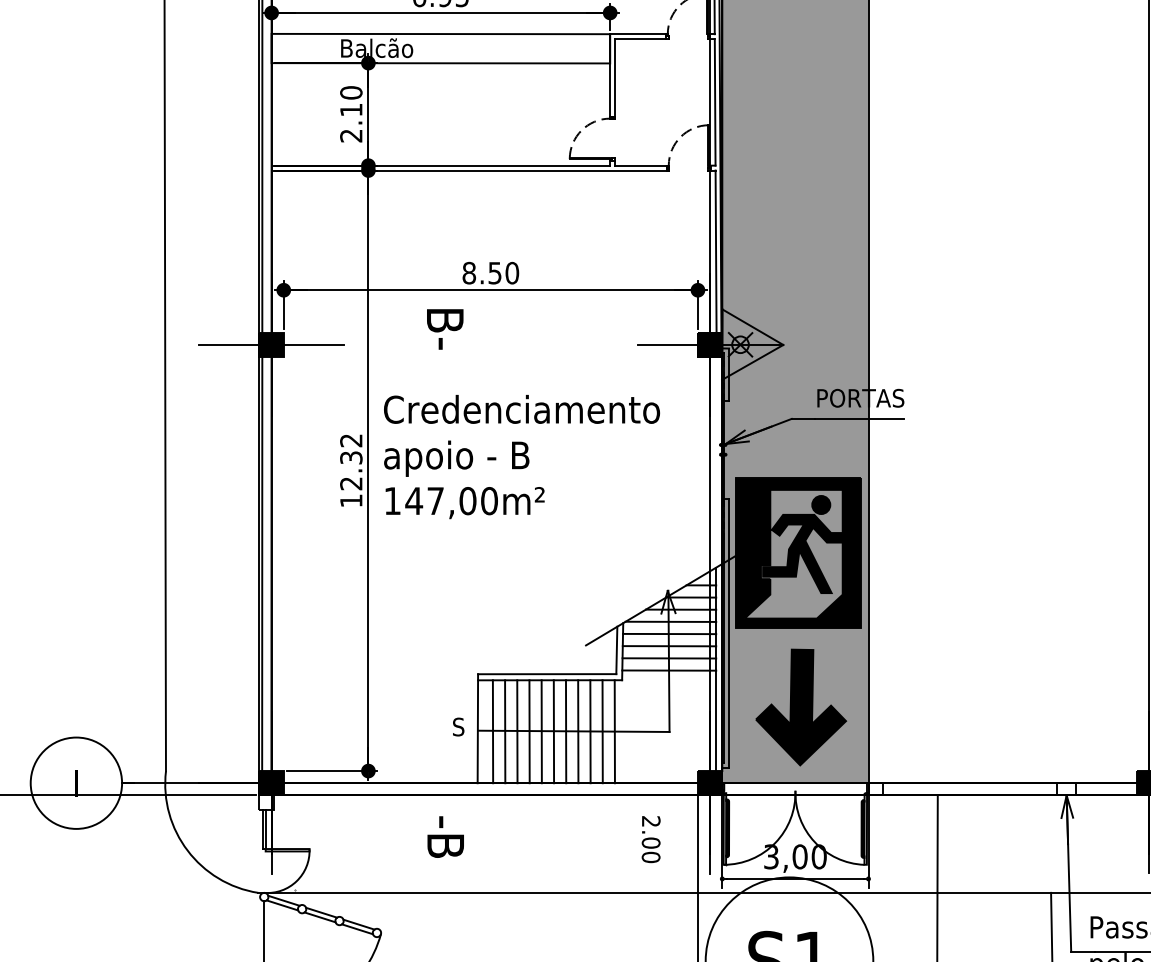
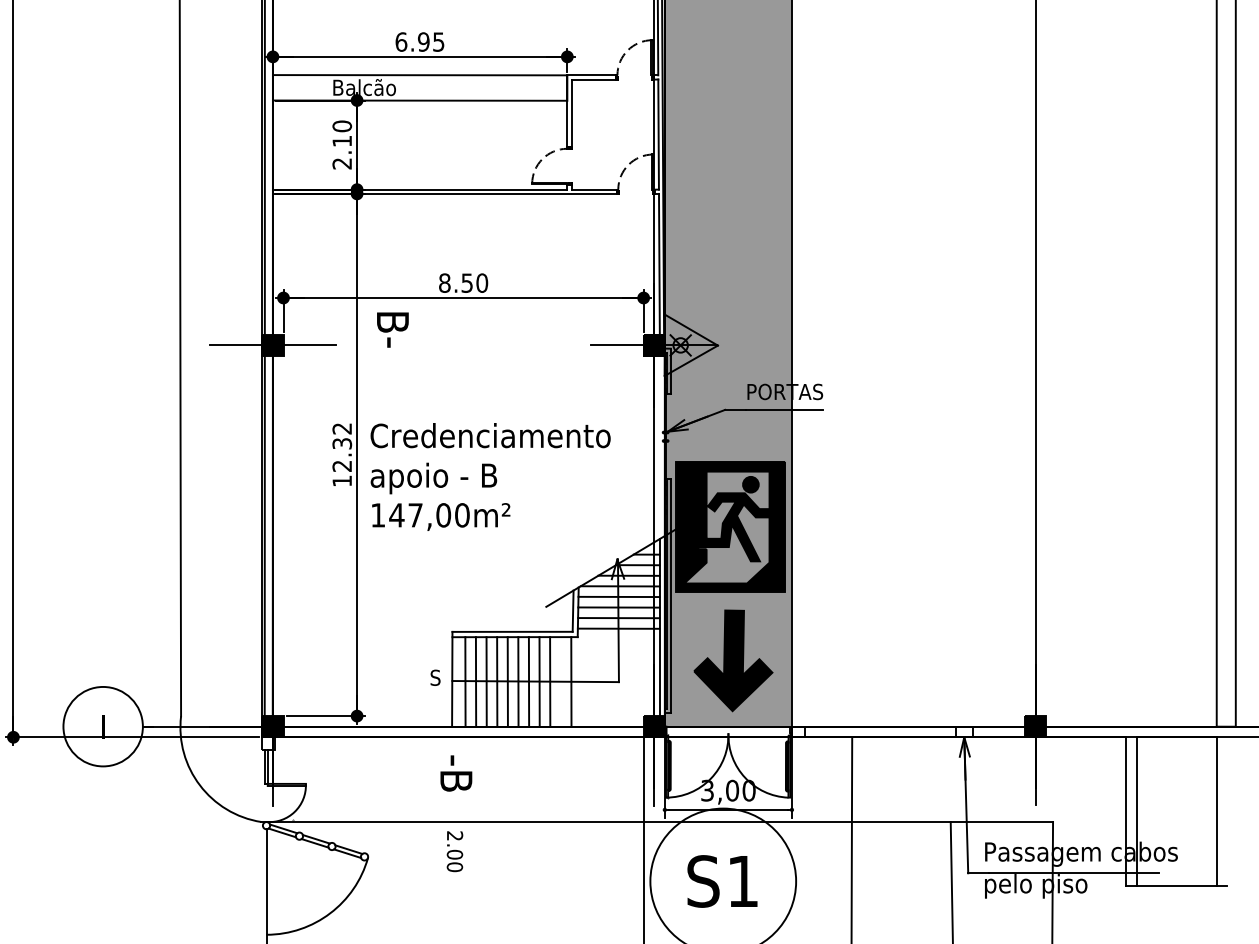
text: (444, 328) -> (392, 329), moved
text: (521, 456) -> (490, 476), moved
line: (602, 731) -> (560, 681), removed
text: (445, 837) -> (456, 773), moved
text: (650, 839) -> (454, 851), moved

